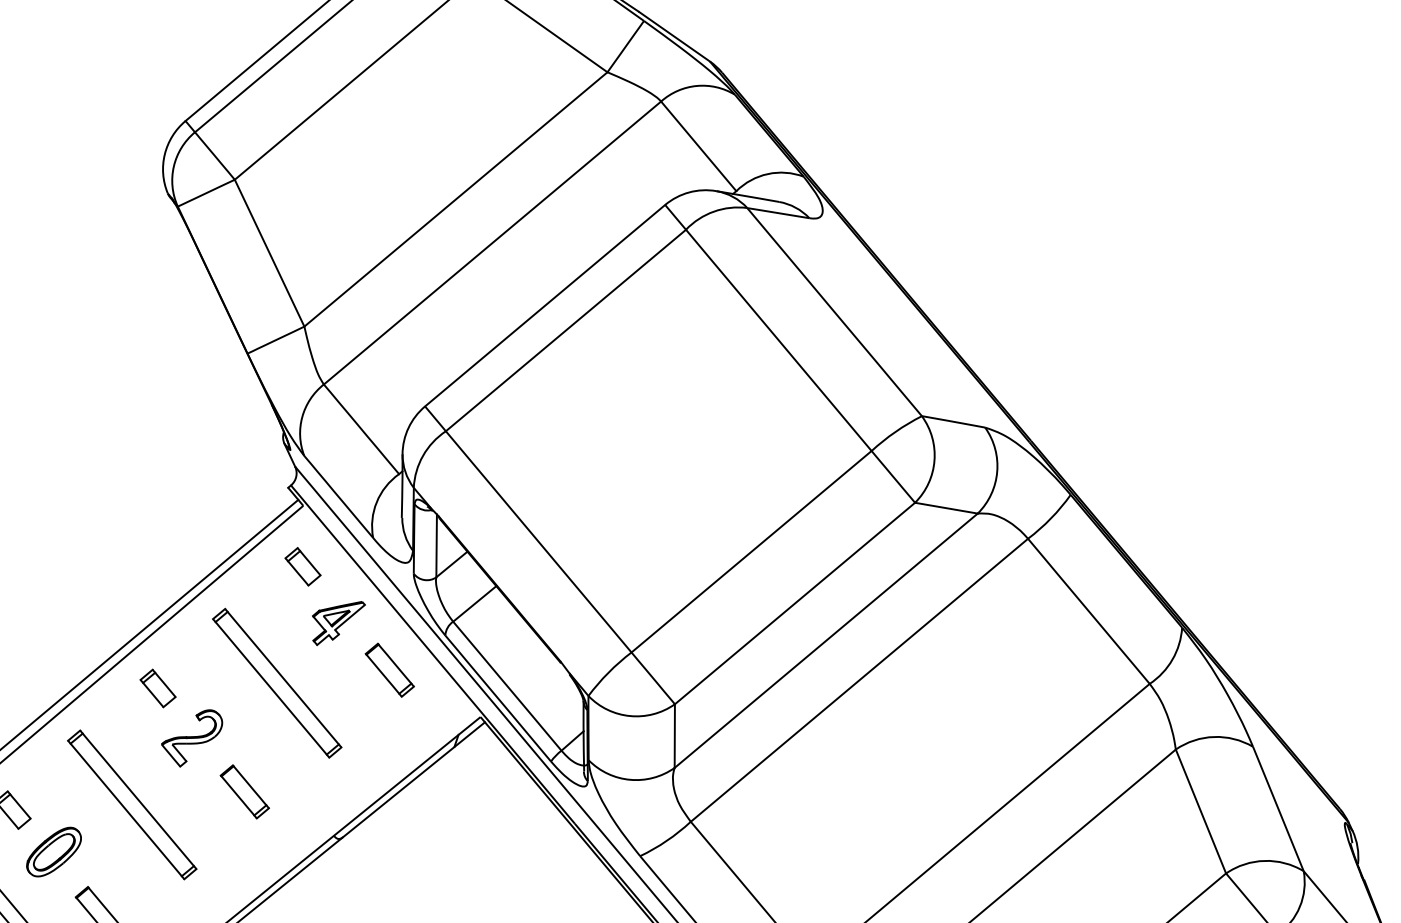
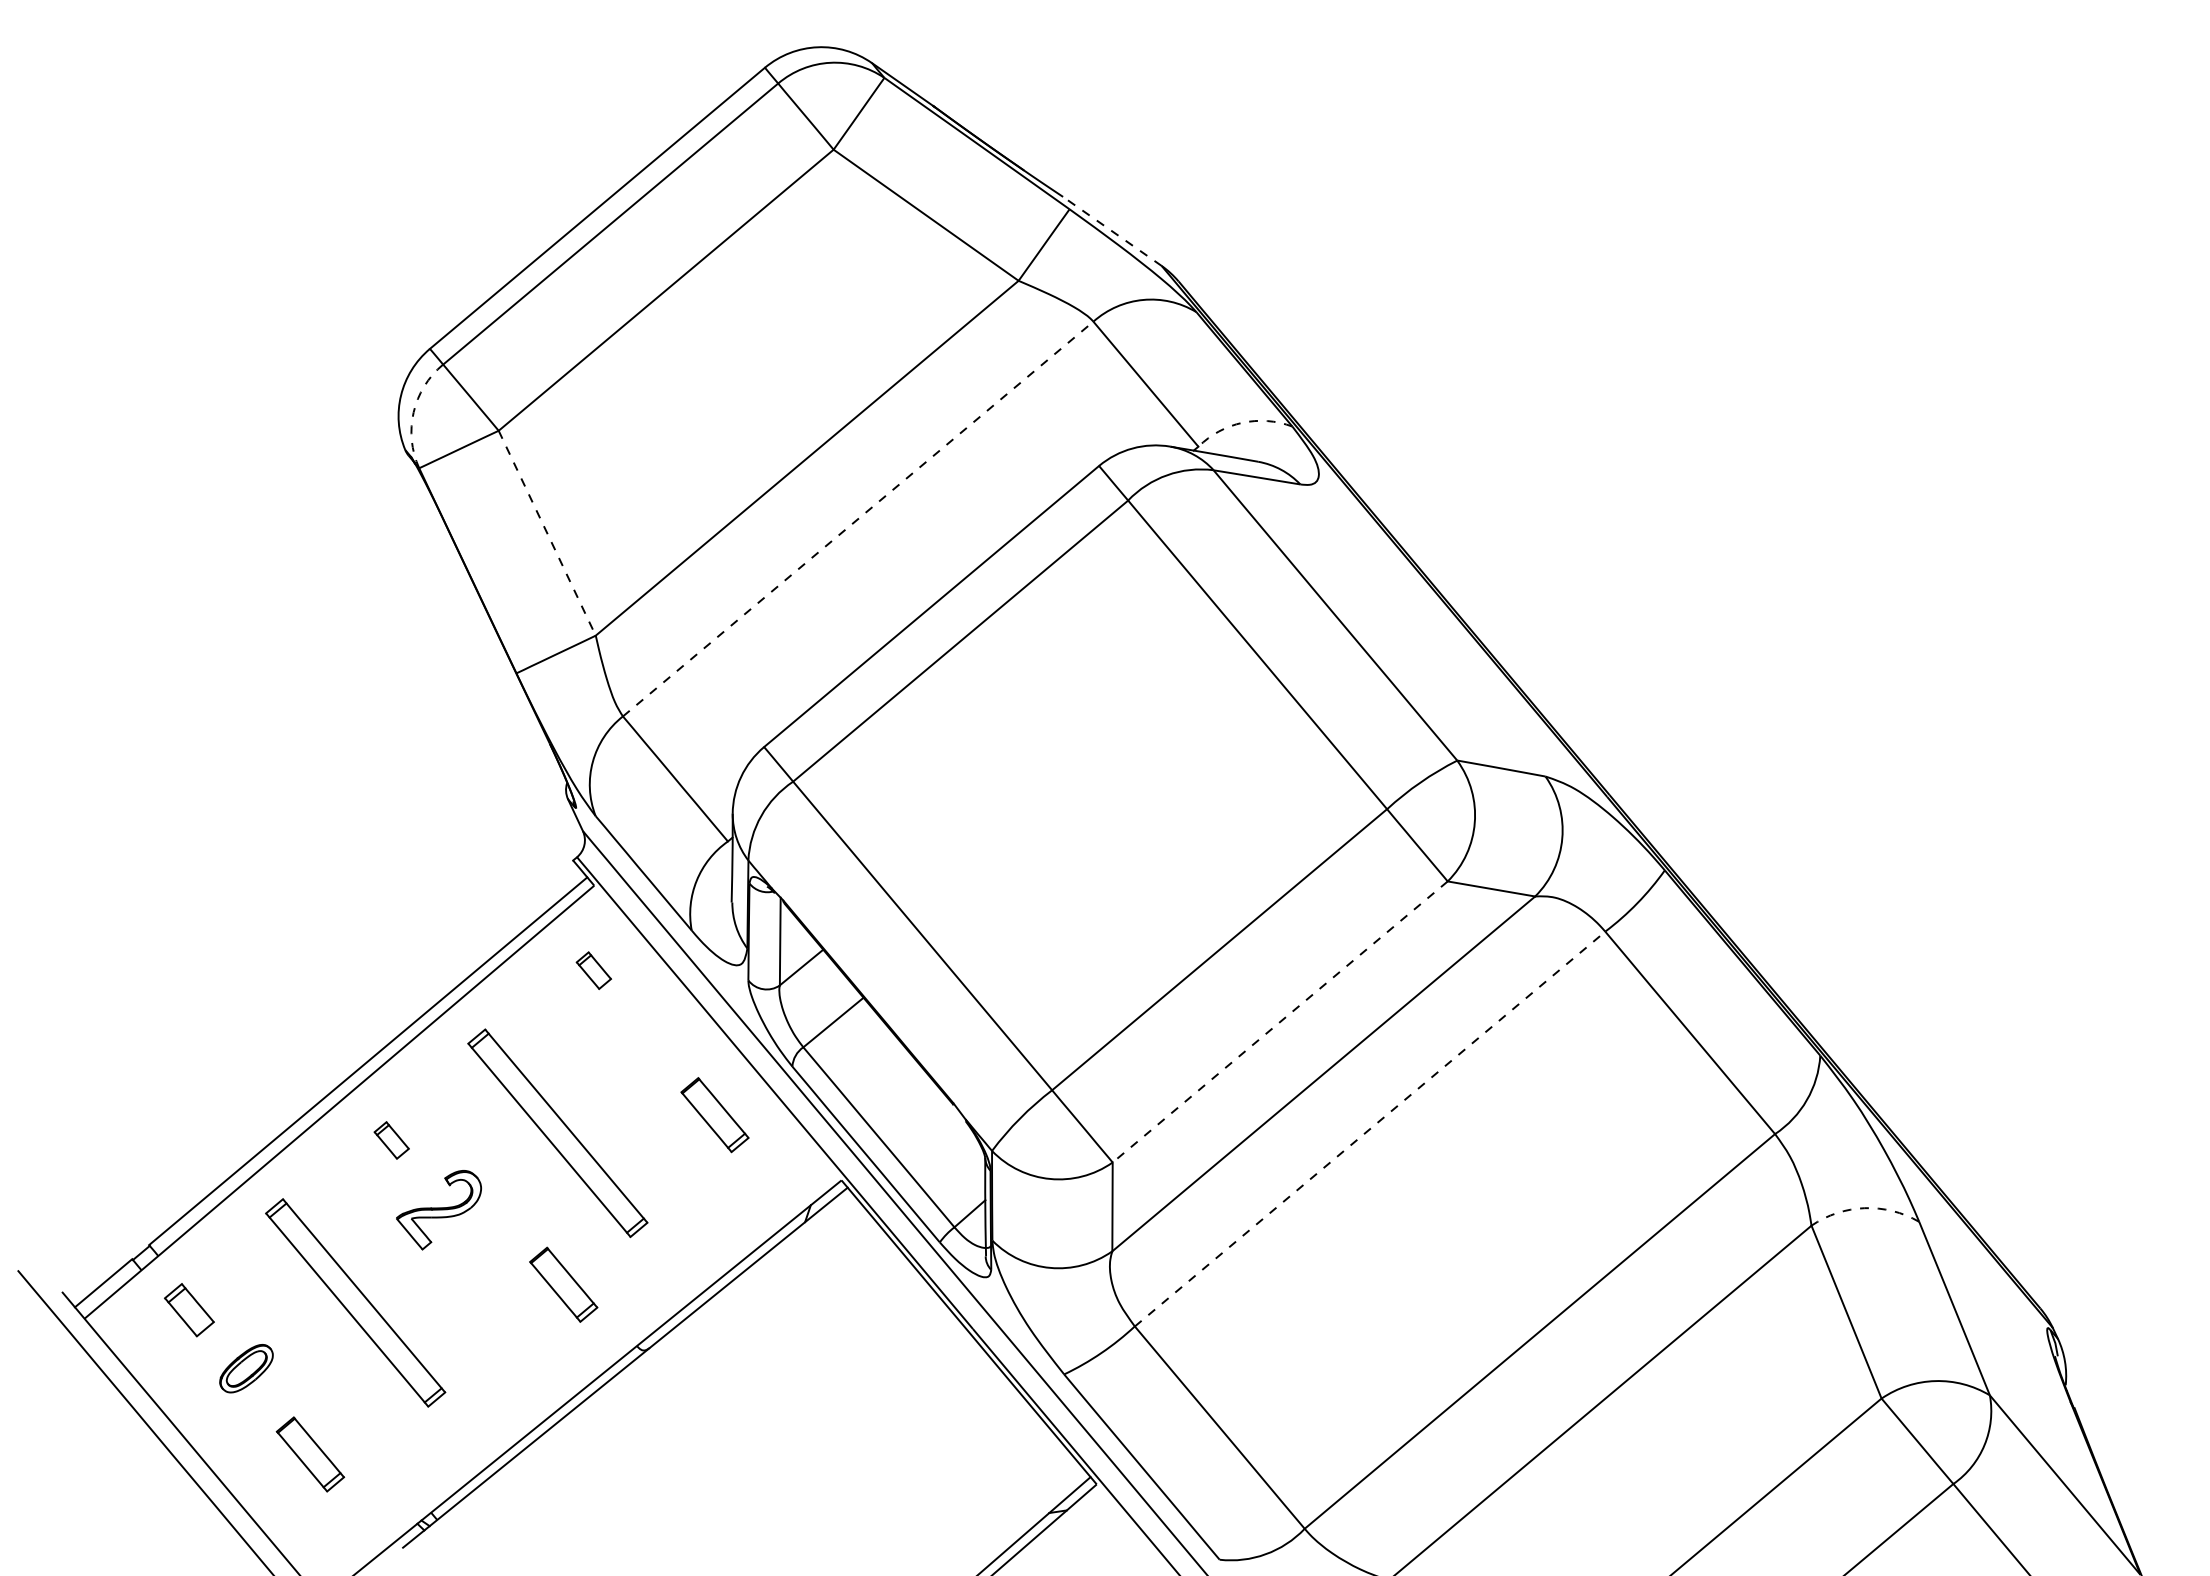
line: (674, 36) -> (1111, 231), solid -> dashed
arc: (173, 166) -> (413, 412), solid -> dashed
arc: (767, 173) -> (1242, 422), solid -> dashed
line: (492, 242) -> (858, 518), solid -> dashed
line: (269, 253) -> (547, 533), solid -> dashed
part: (302, 566) -> (593, 970), size x0.7
line: (795, 603) -> (1280, 1021), solid -> dashed
part: (338, 623) -> (643, 1049), removed
line: (859, 679) -> (1370, 1128), solid -> dashed
part: (157, 688) -> (391, 1140), size x0.7
arc: (1213, 737) -> (1864, 1208), solid -> dashed
part: (244, 791) -> (563, 1284), moved
part: (54, 851) -> (246, 1368), size x0.7

